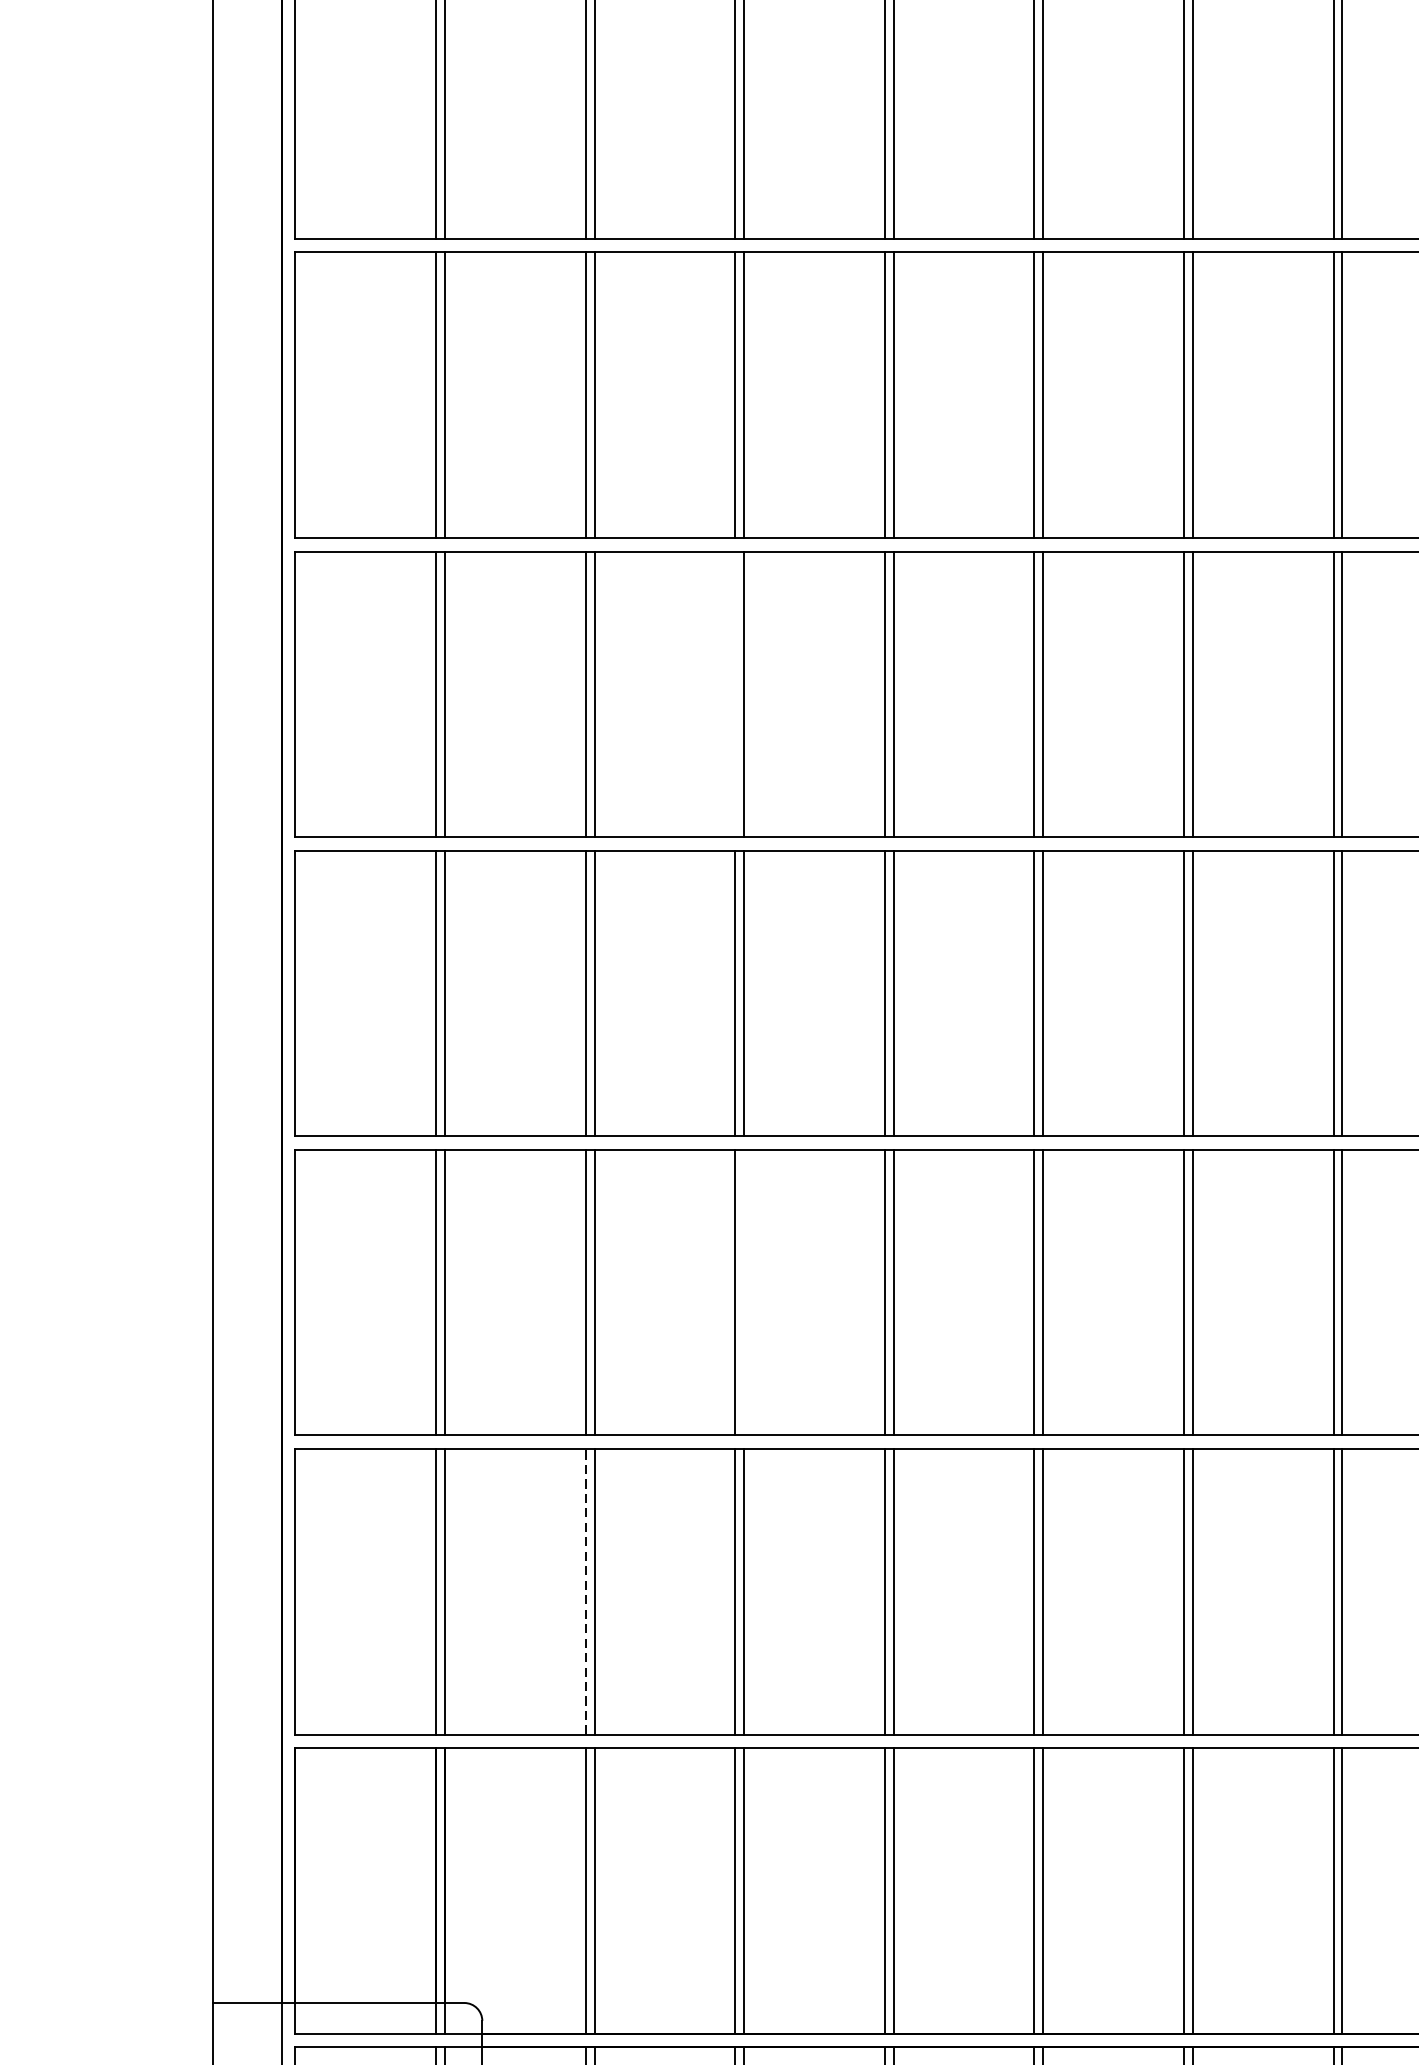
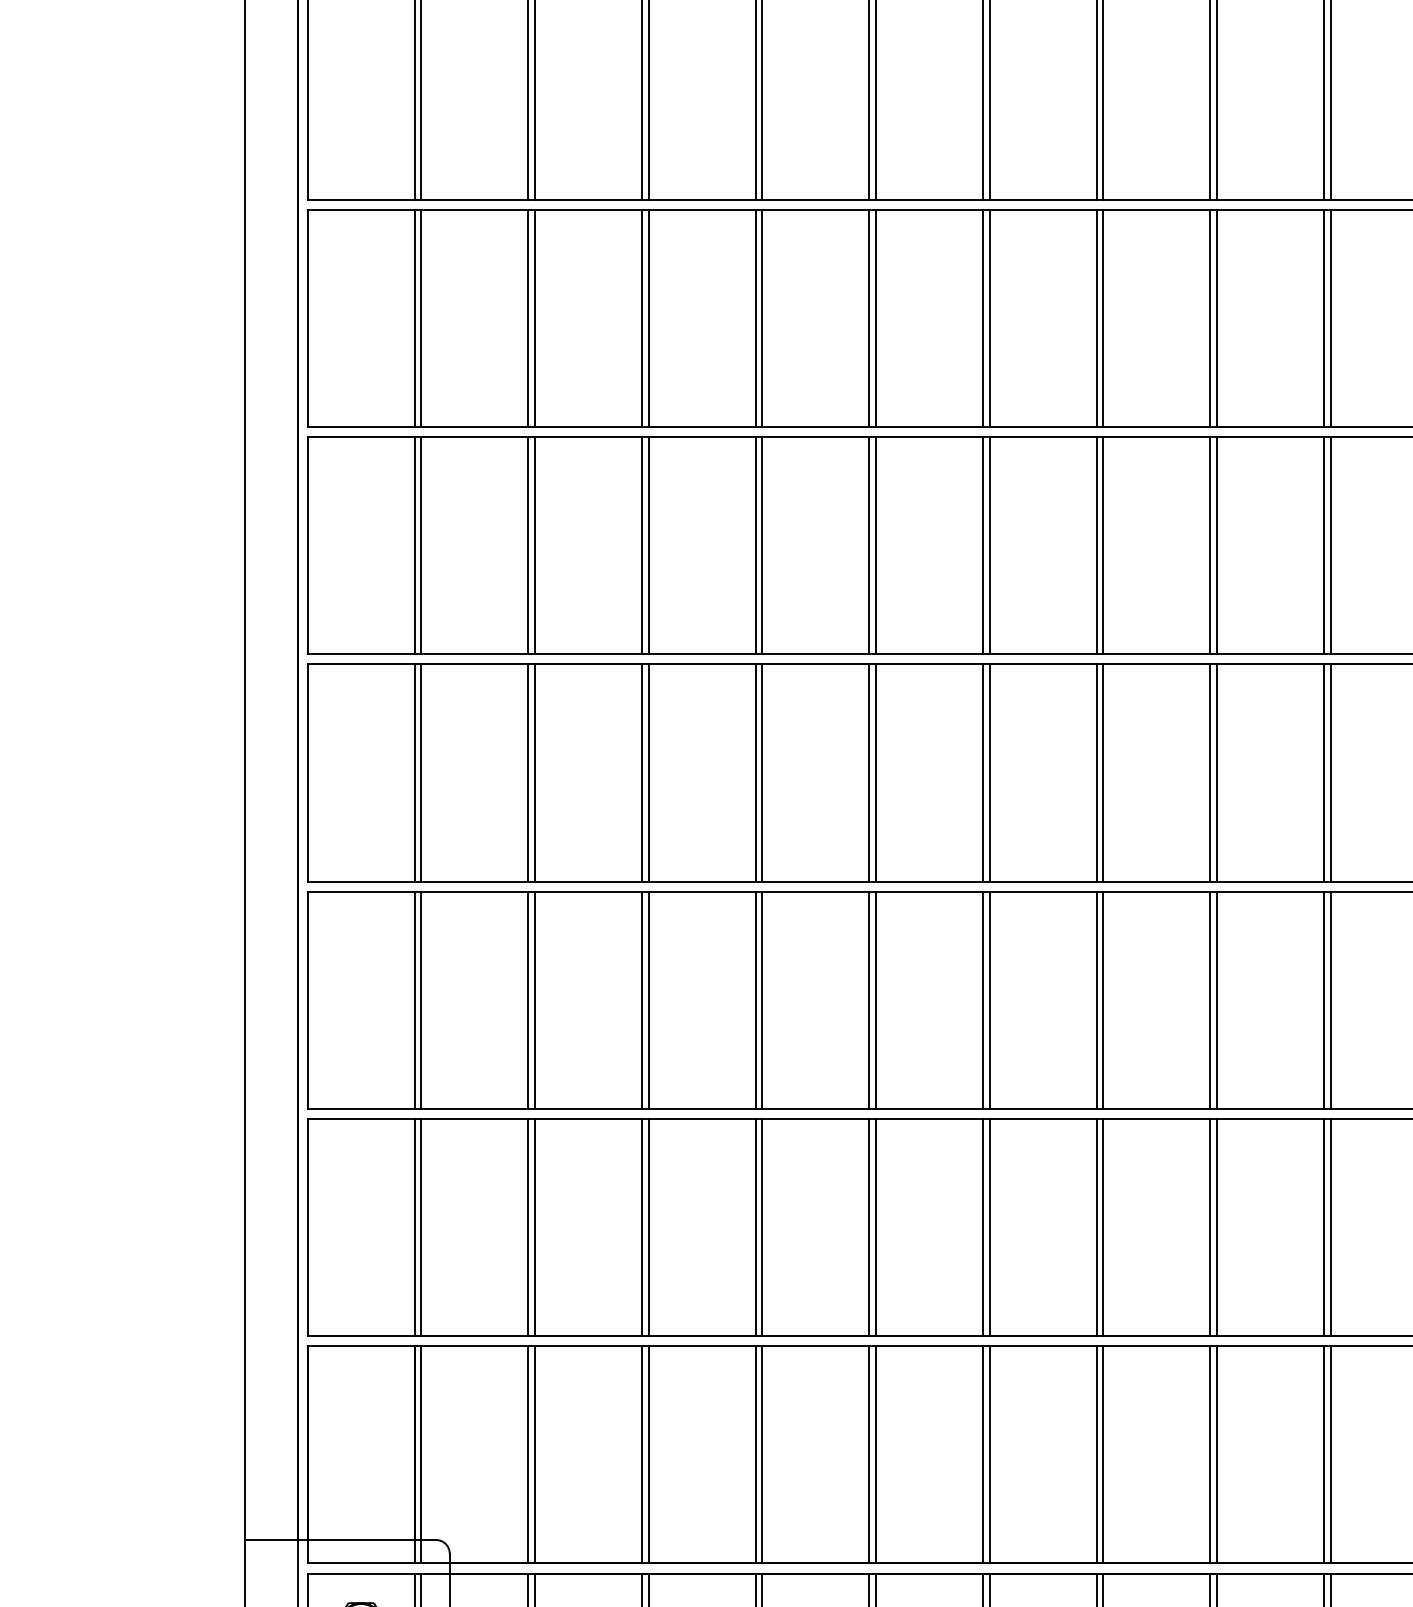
line: (734, 694) -> (641, 545), added
line: (743, 1291) -> (648, 999), added
line: (585, 1591) -> (528, 1227), dashed -> solid

